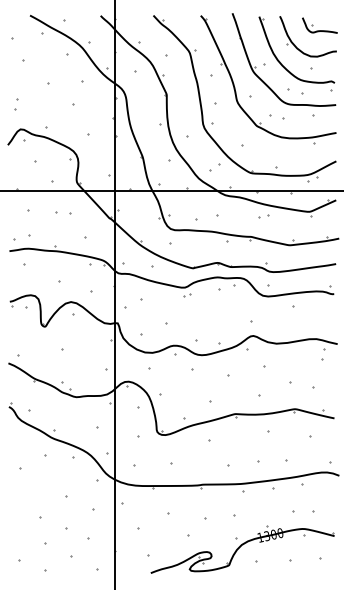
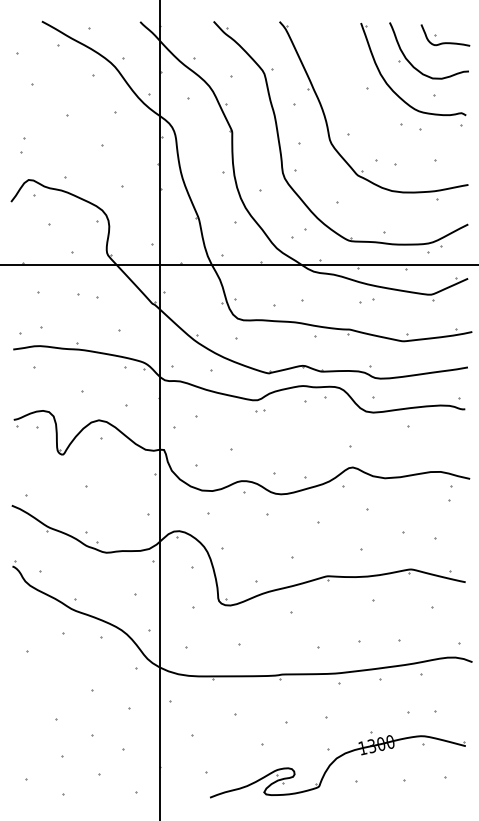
part: (256, 67) -> (356, 94), removed

